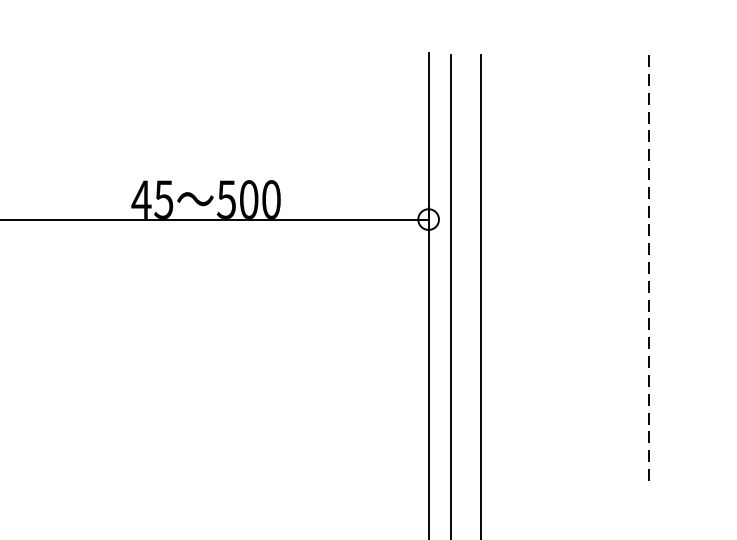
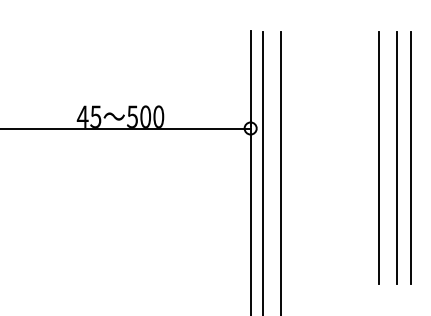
line: (679, 269) -> (397, 157), added
line: (703, 269) -> (411, 157), added
line: (648, 270) -> (379, 158), dashed -> solid

